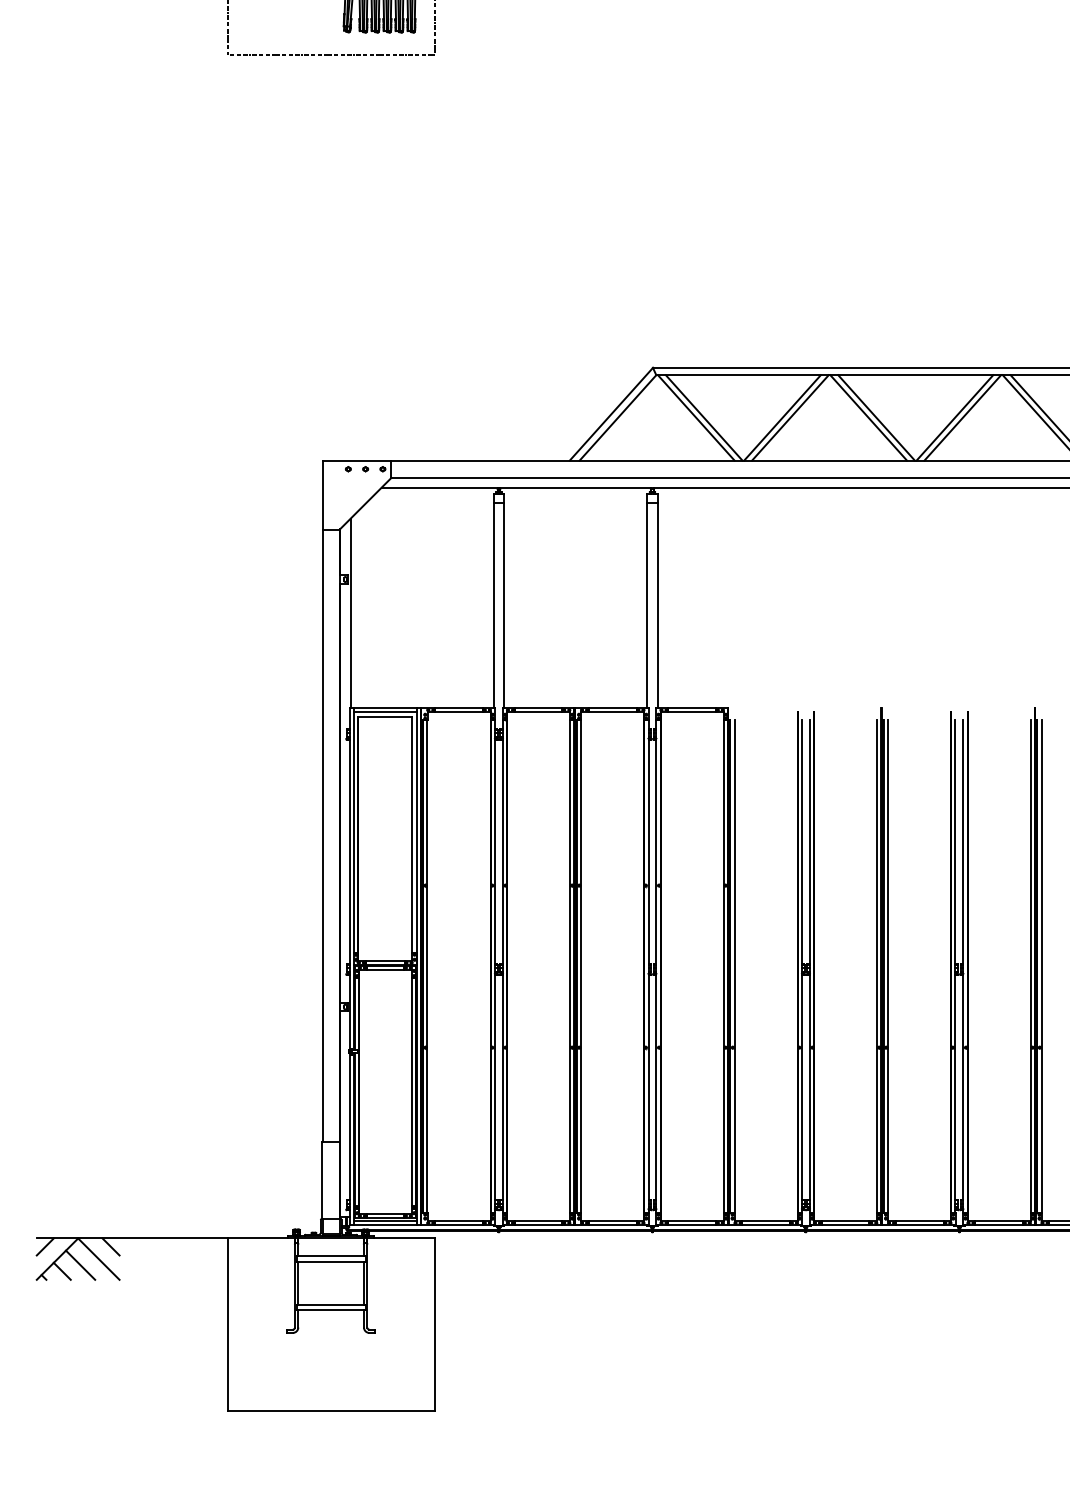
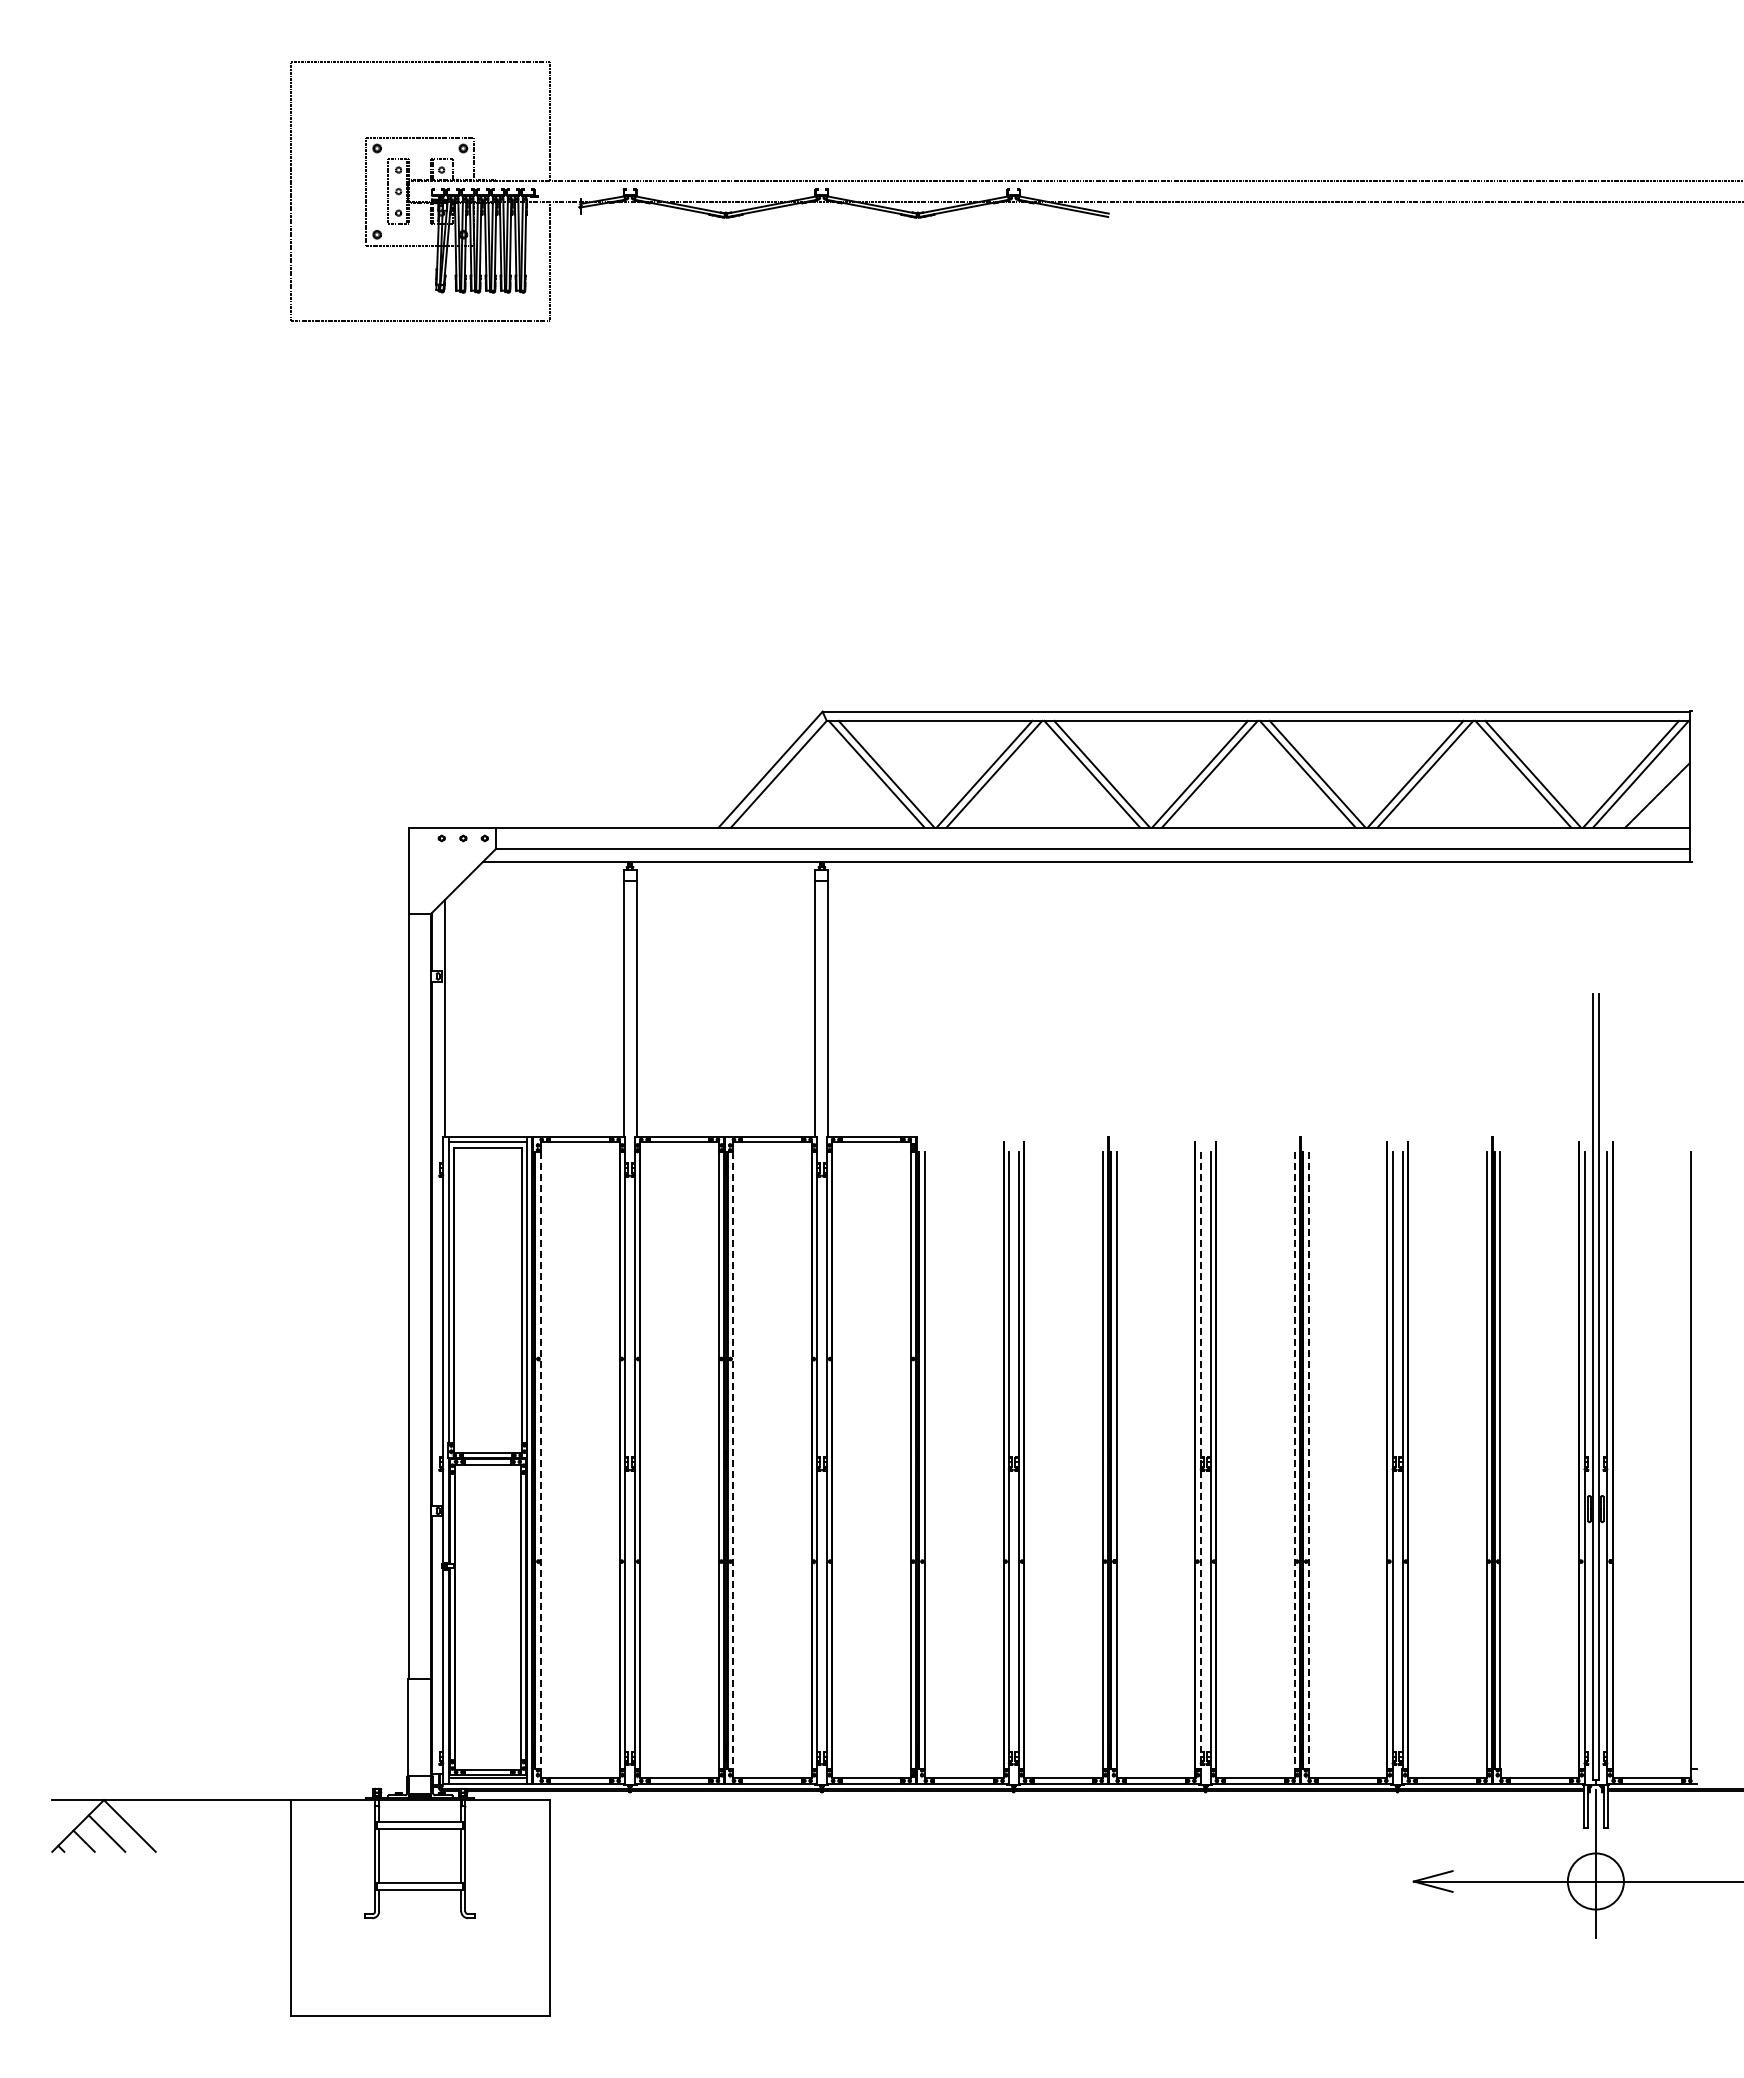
line: (427, 966) -> (540, 1460), solid -> dashed
line: (580, 966) -> (732, 1460), solid -> dashed
line: (955, 966) -> (1200, 1460), solid -> dashed
line: (1030, 966) -> (1294, 1460), solid -> dashed
line: (1041, 966) -> (1308, 1460), solid -> dashed
line: (44, 1246) -> (62, 1810), removed
line: (110, 1246) -> (144, 1810), removed

